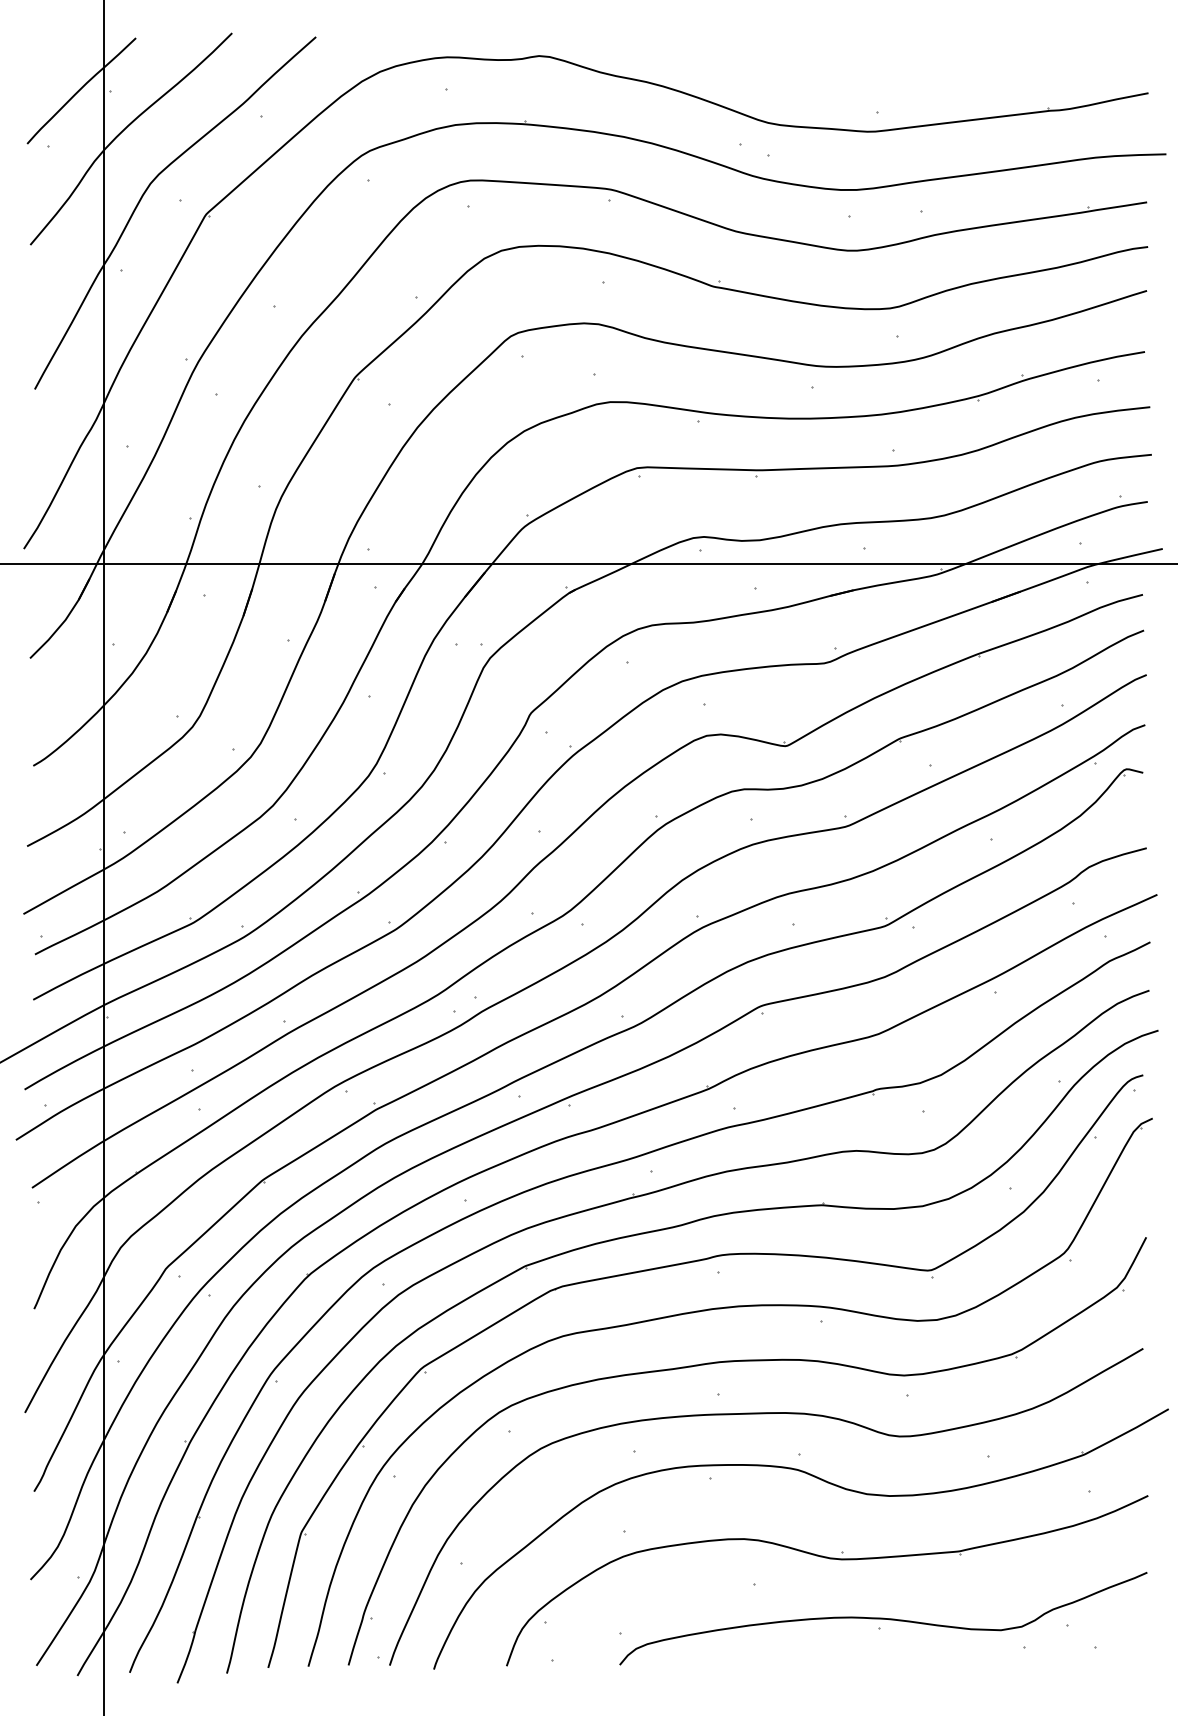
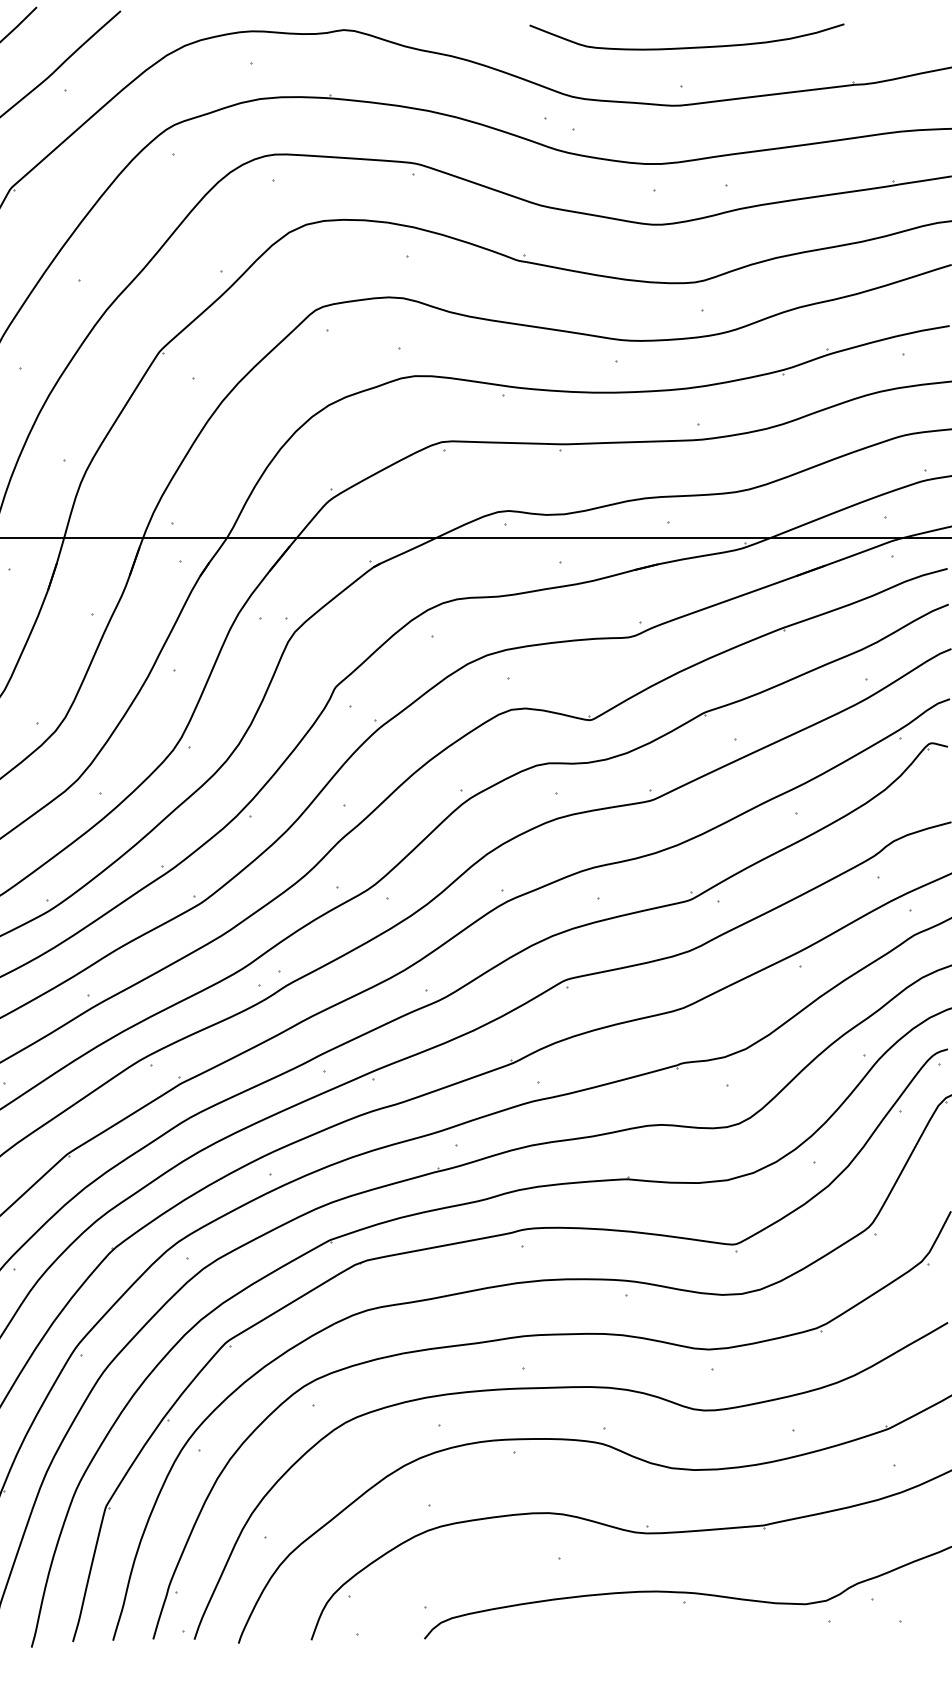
curve: (881, 73) -> (686, 47), added

